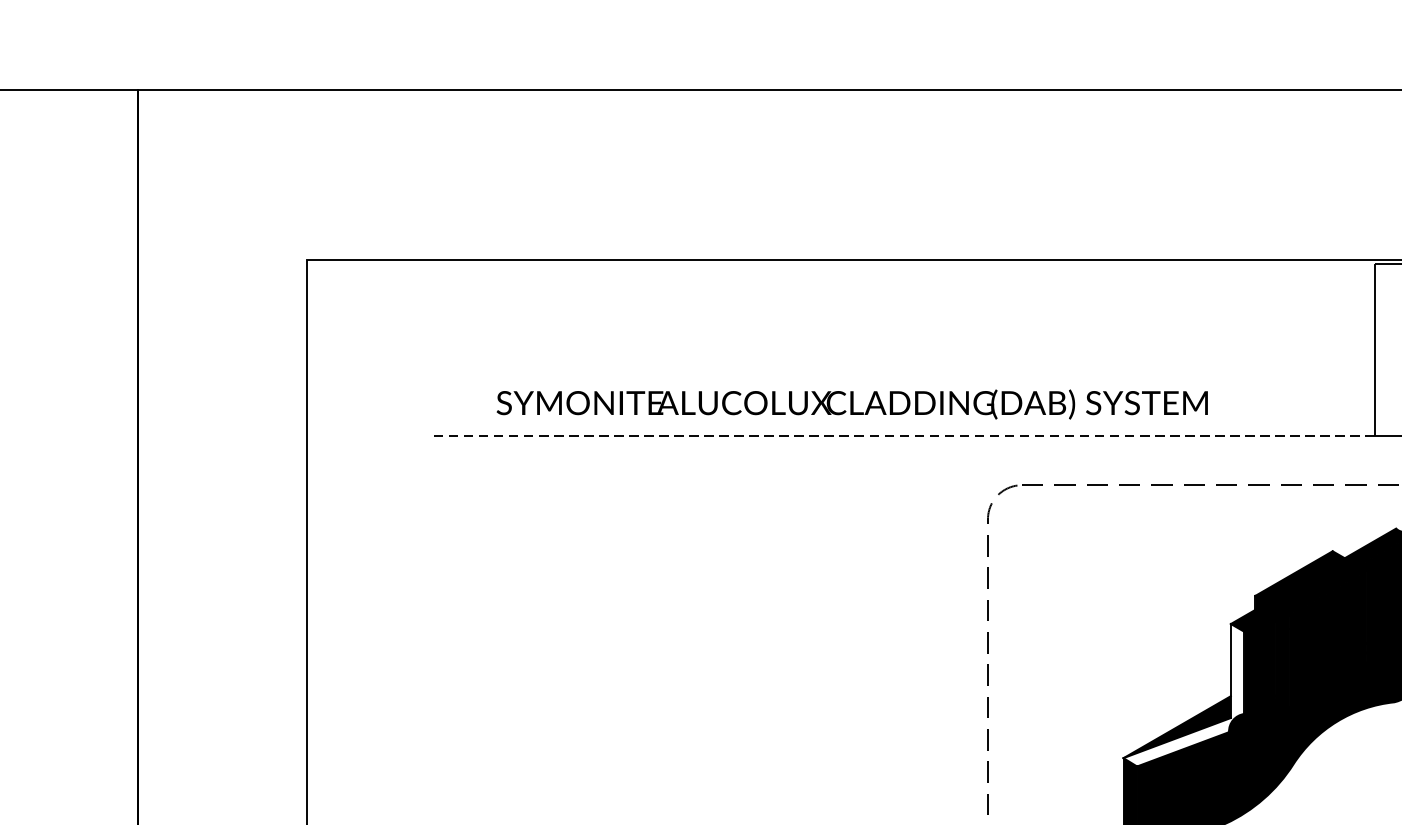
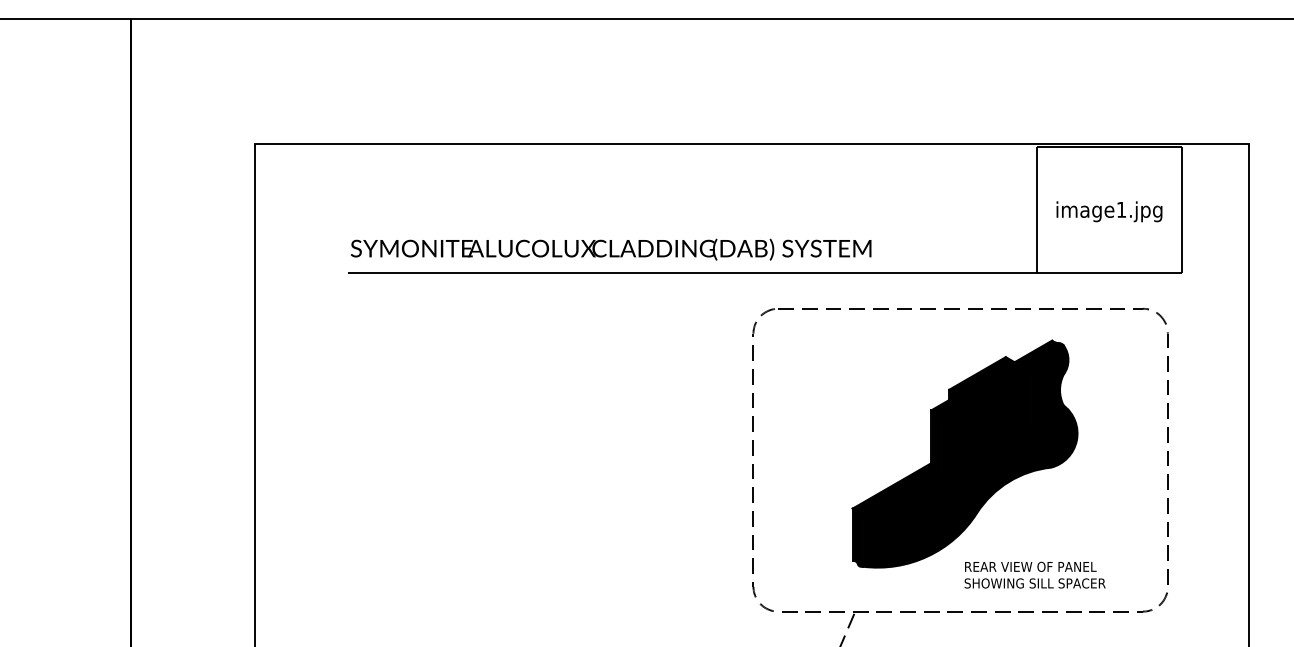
text: (851, 404) -> (610, 249), moved
line: (904, 435) -> (692, 272), dashed -> solid
fill: (1183, 695) -> (896, 462), added

